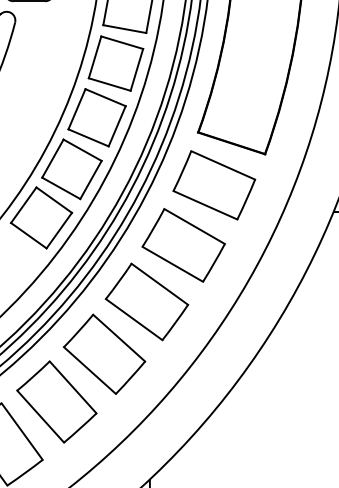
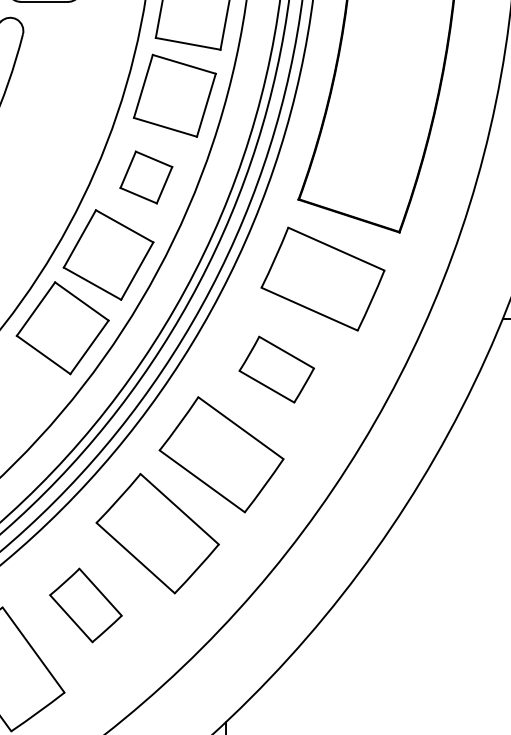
part: (96, 117) -> (145, 176), size x0.6
part: (183, 245) -> (276, 369), size x0.6
part: (56, 401) -> (85, 604), size x0.6

